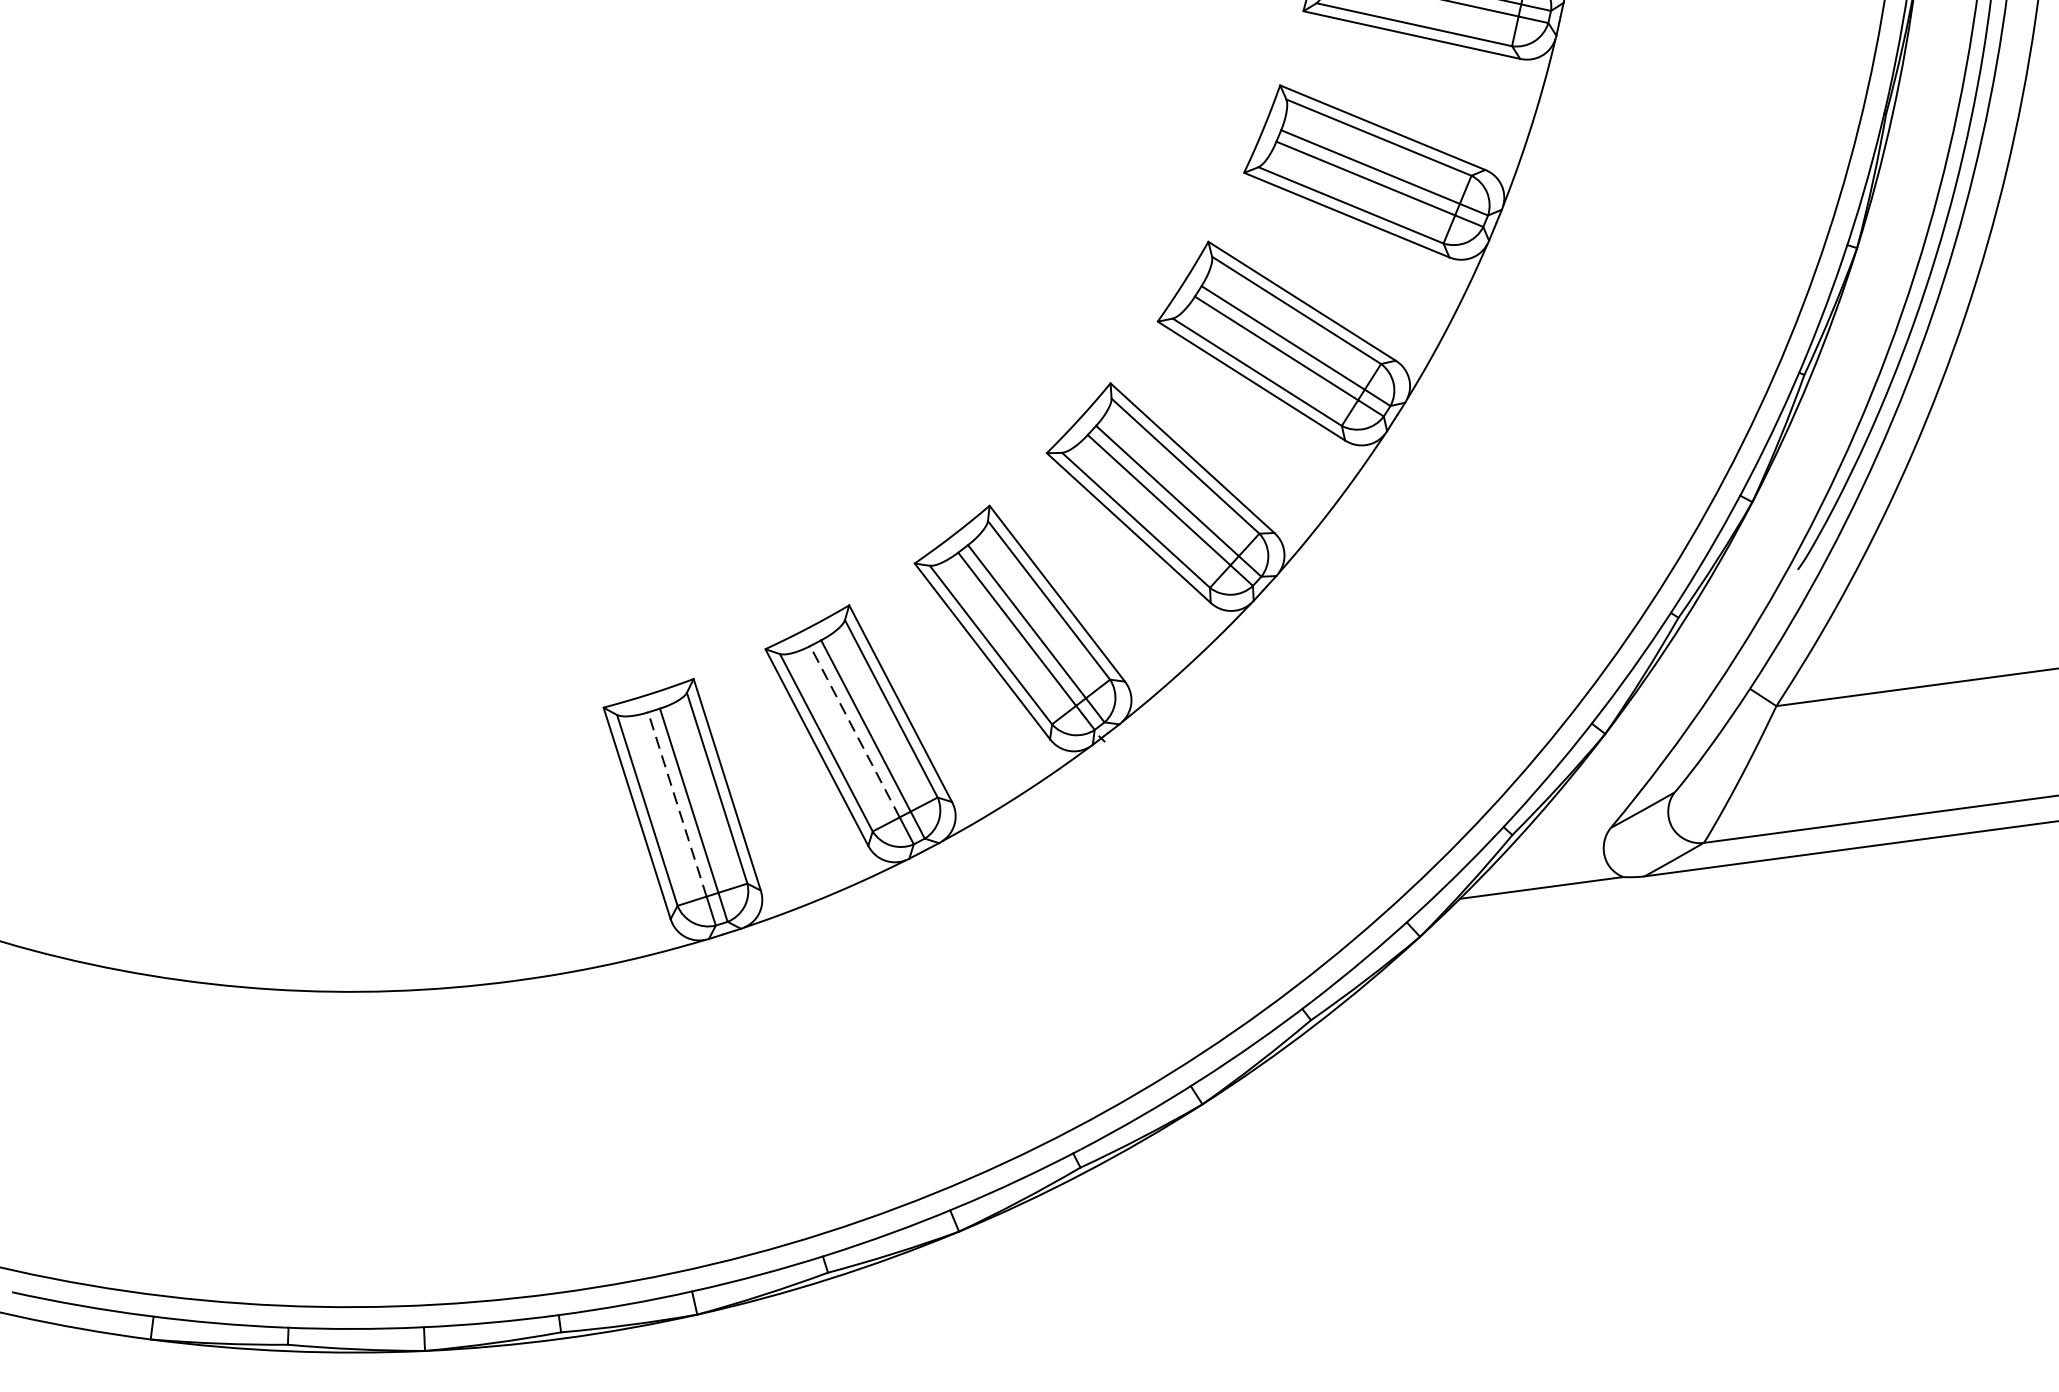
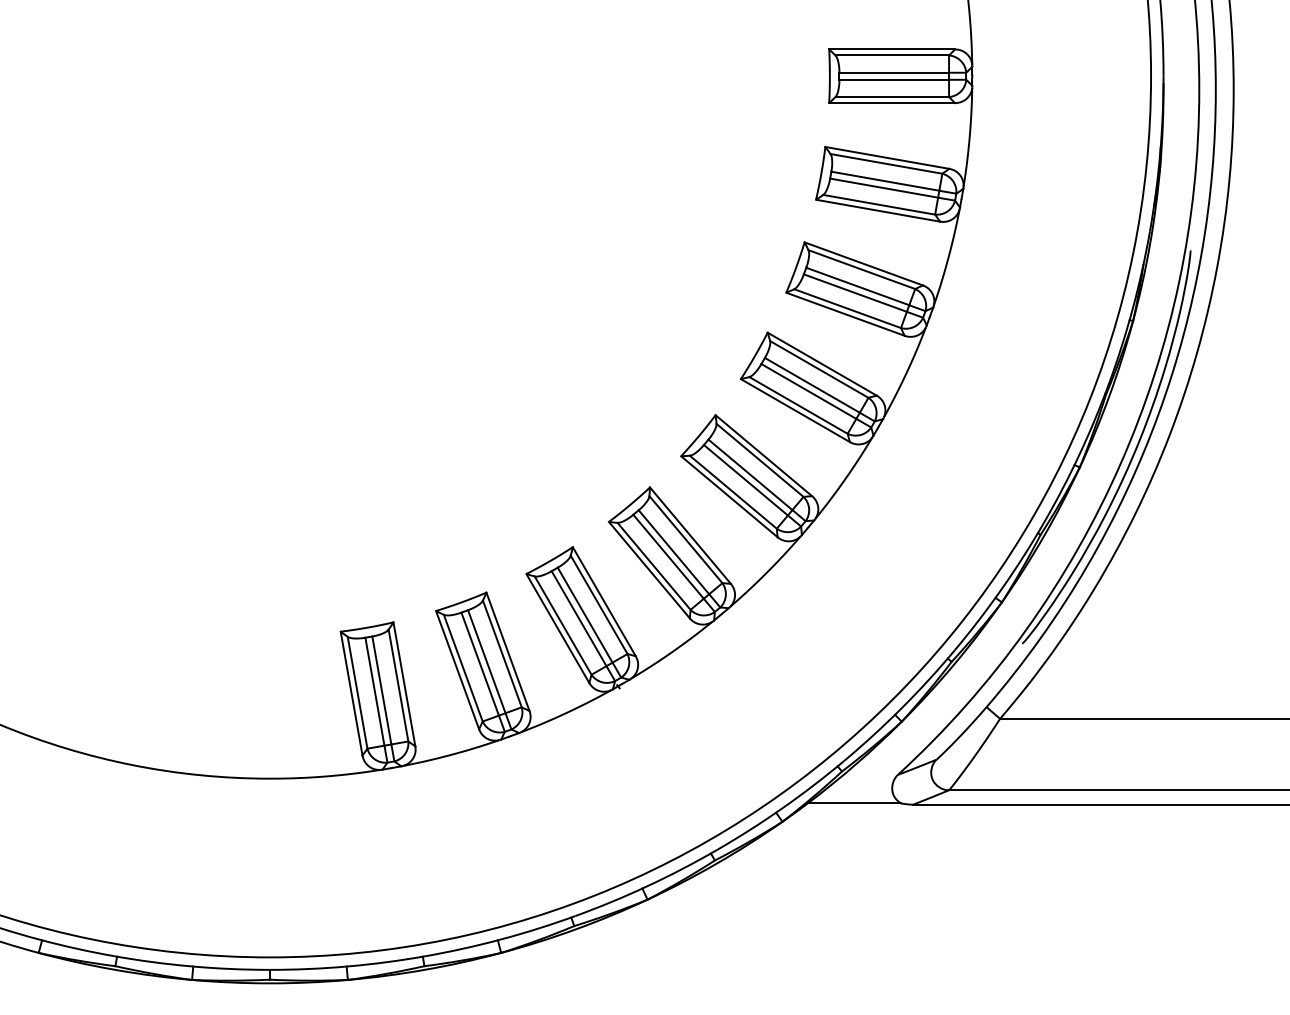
line: (855, 732) -> (480, 664), dashed -> solid
line: (676, 804) -> (374, 691), dashed -> solid

